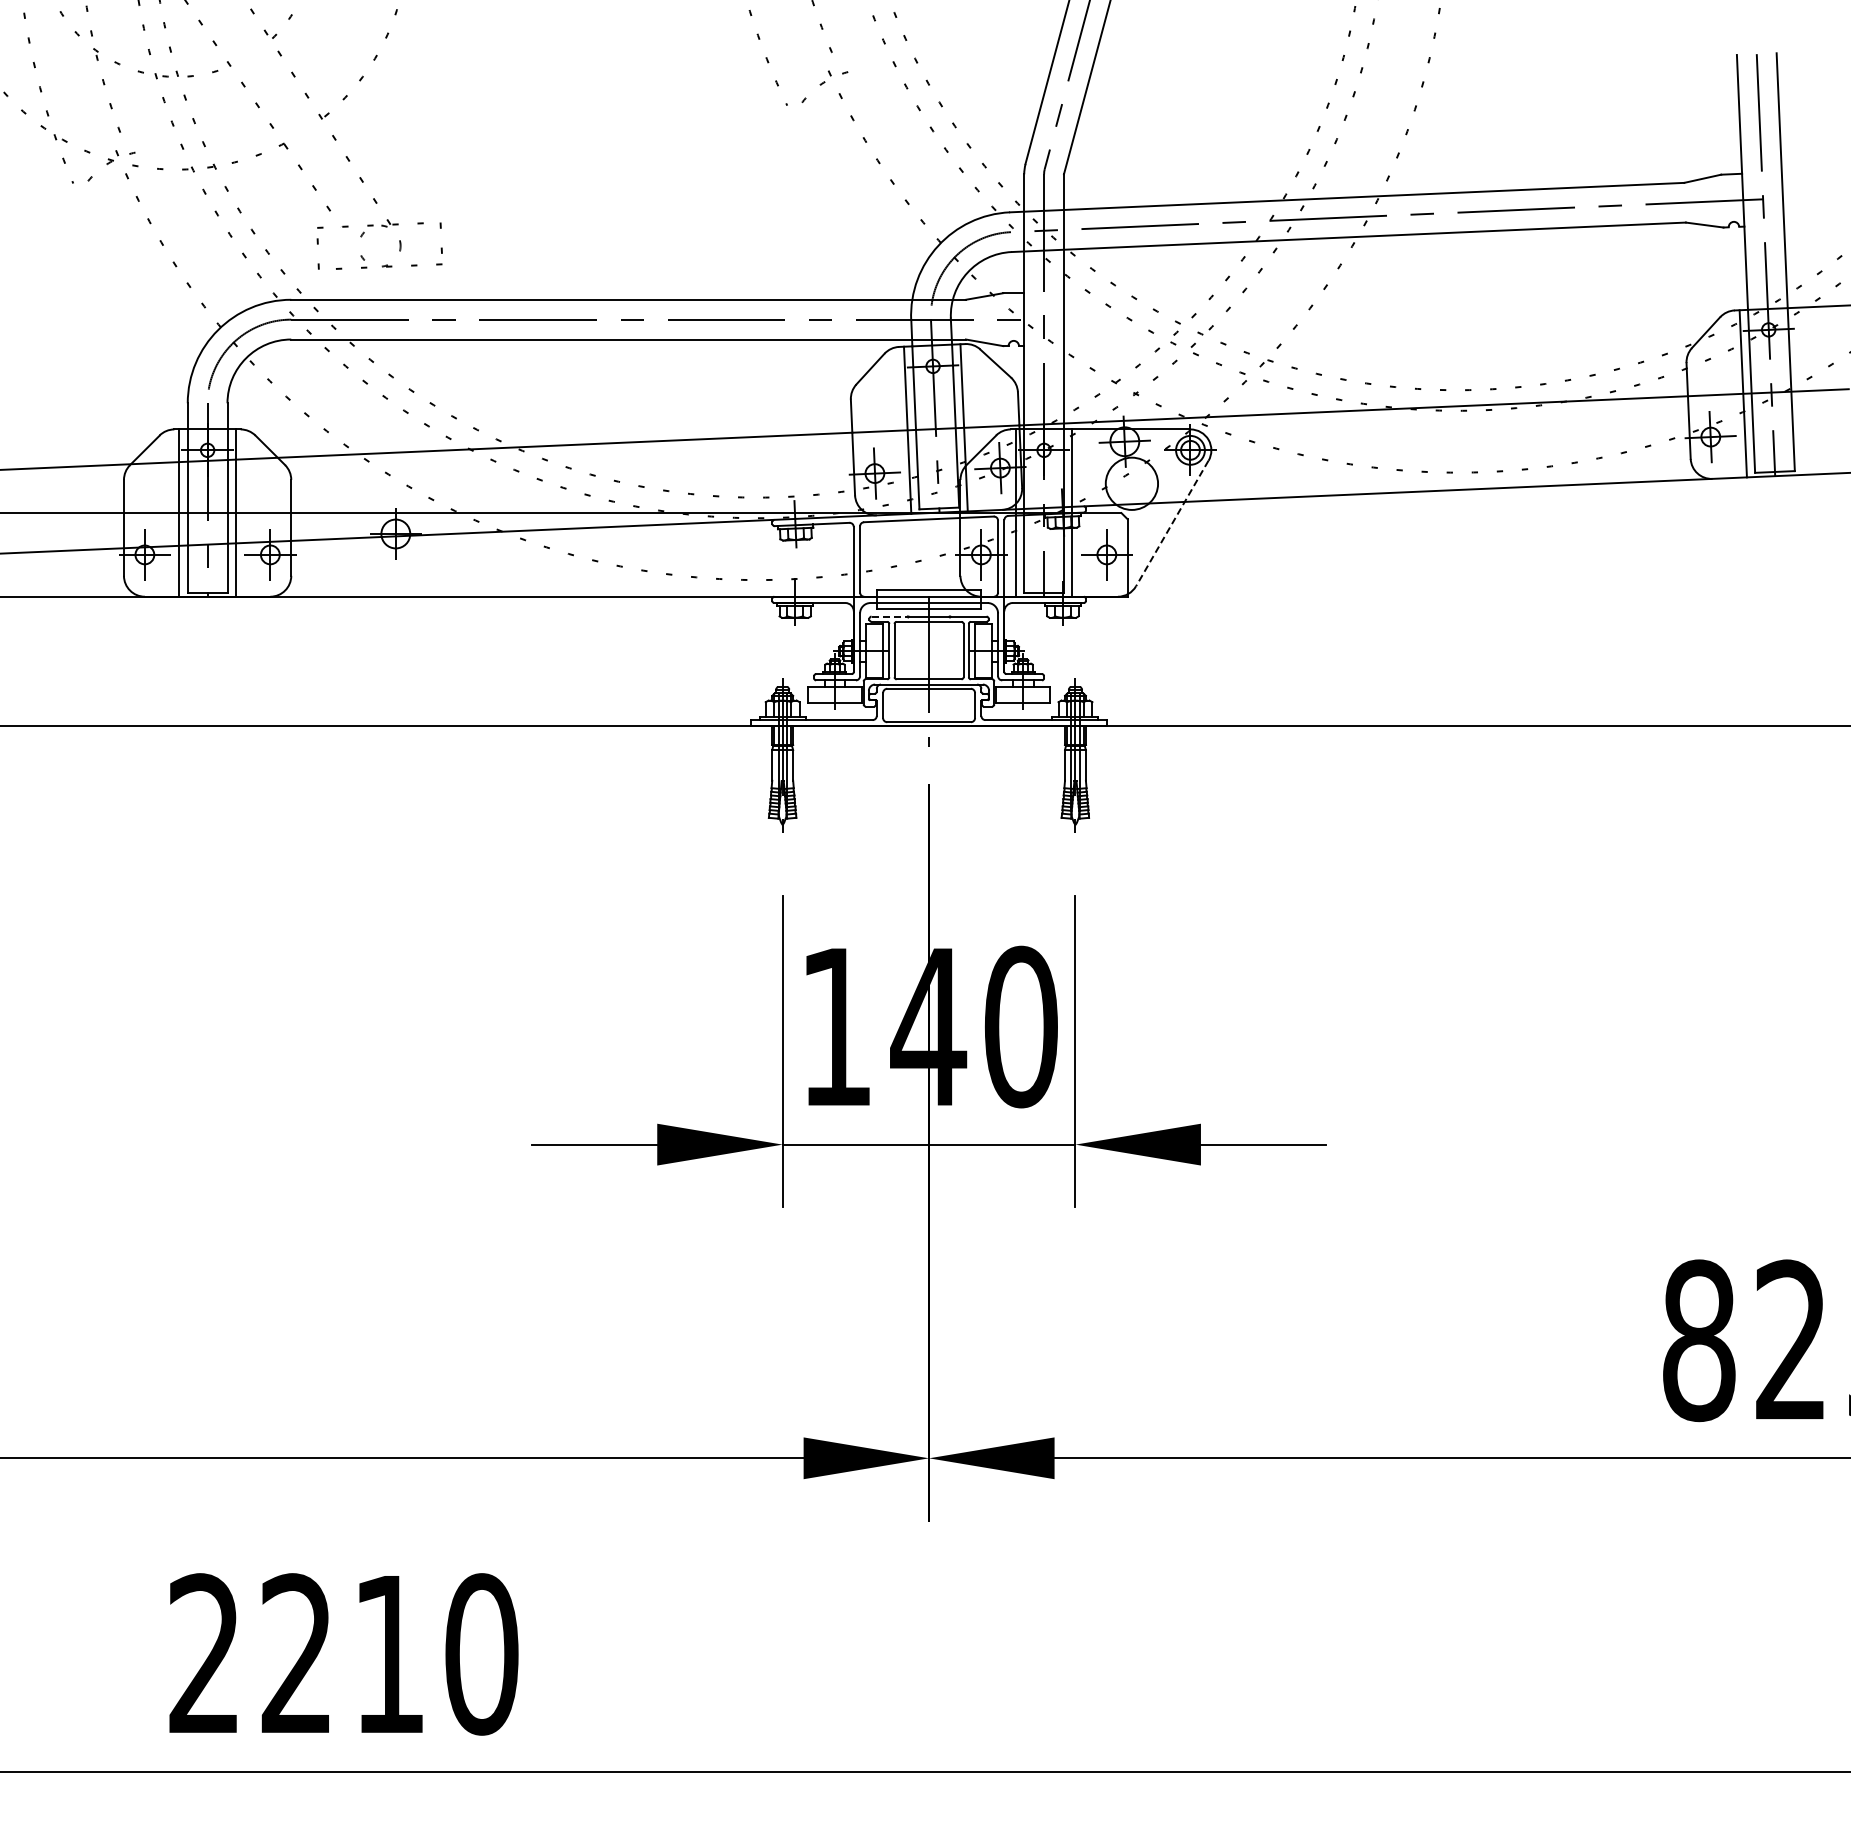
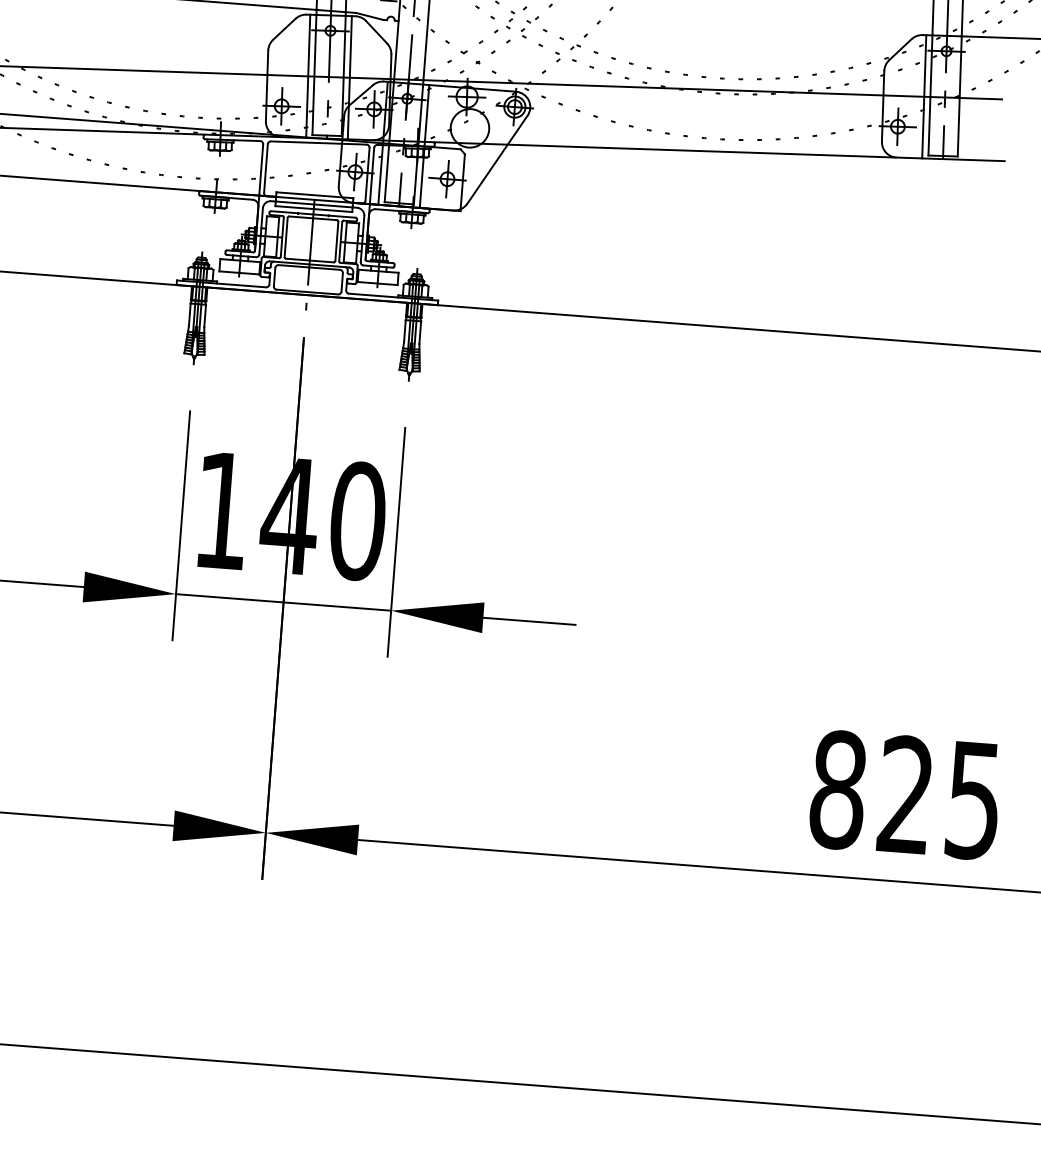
line: (1172, 523) -> (497, 159), dashed -> solid
line: (889, 616) -> (284, 212), dashed -> solid

